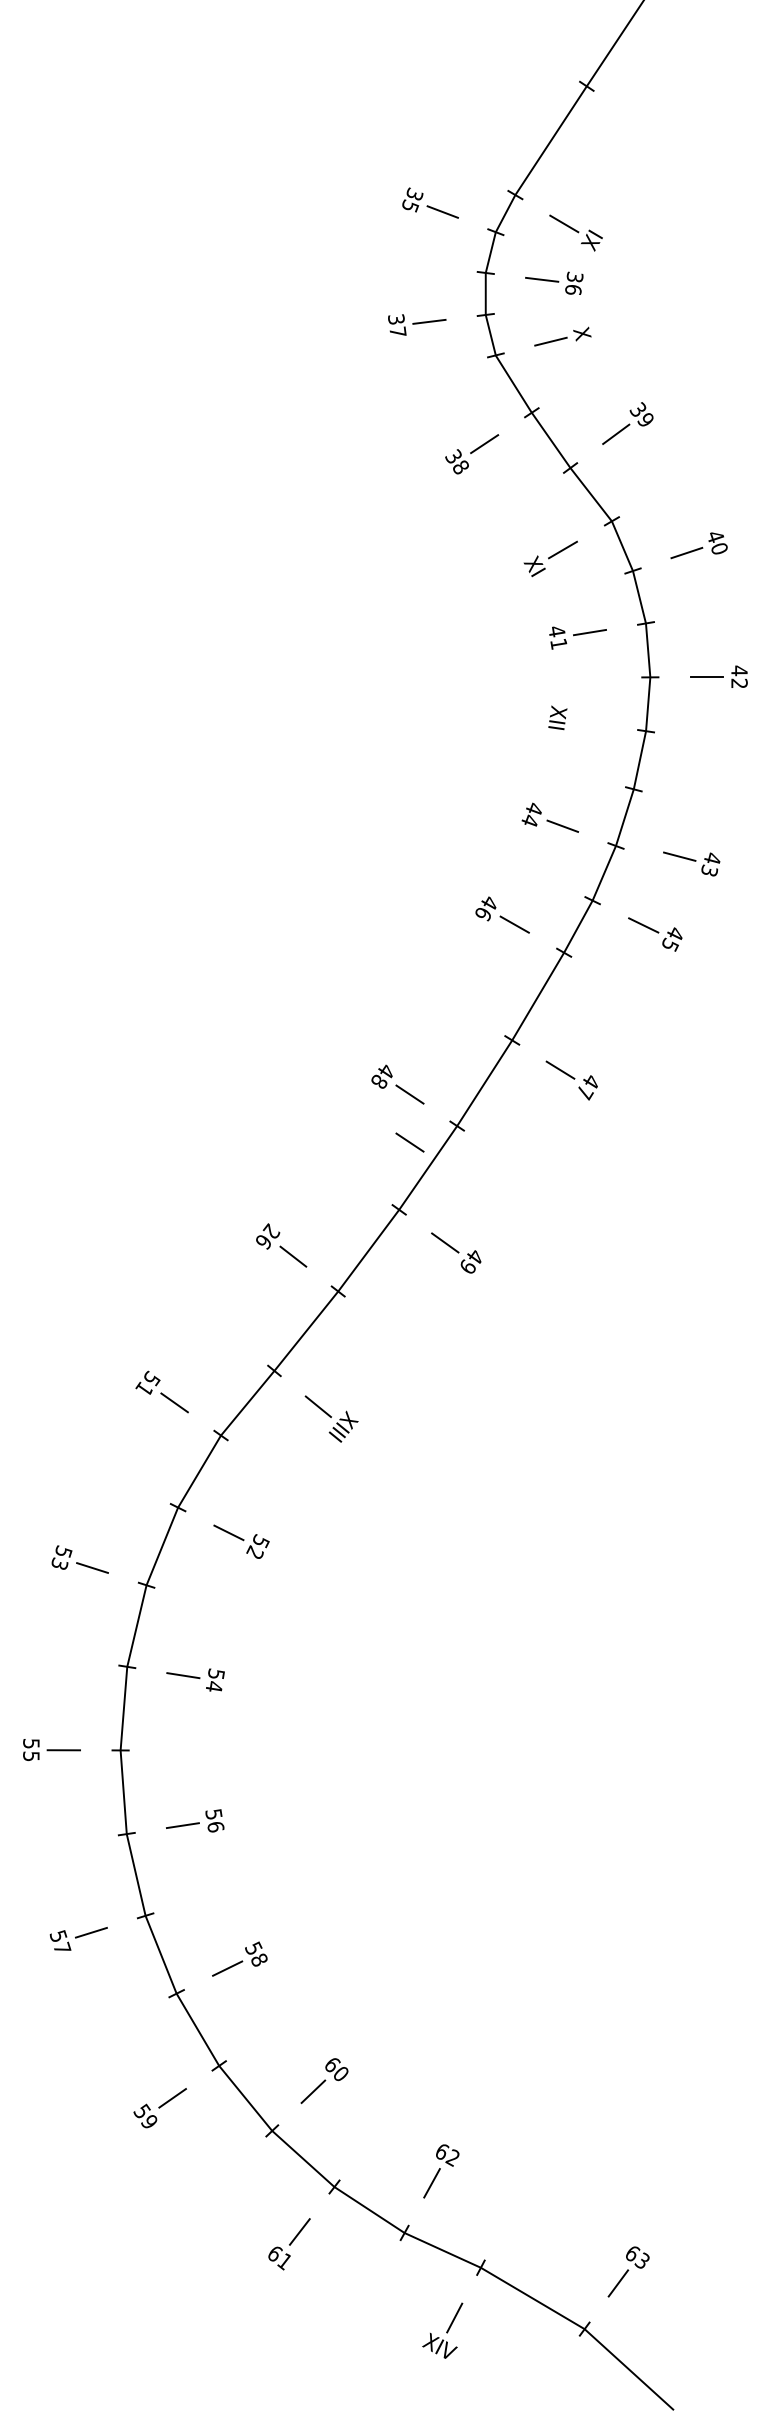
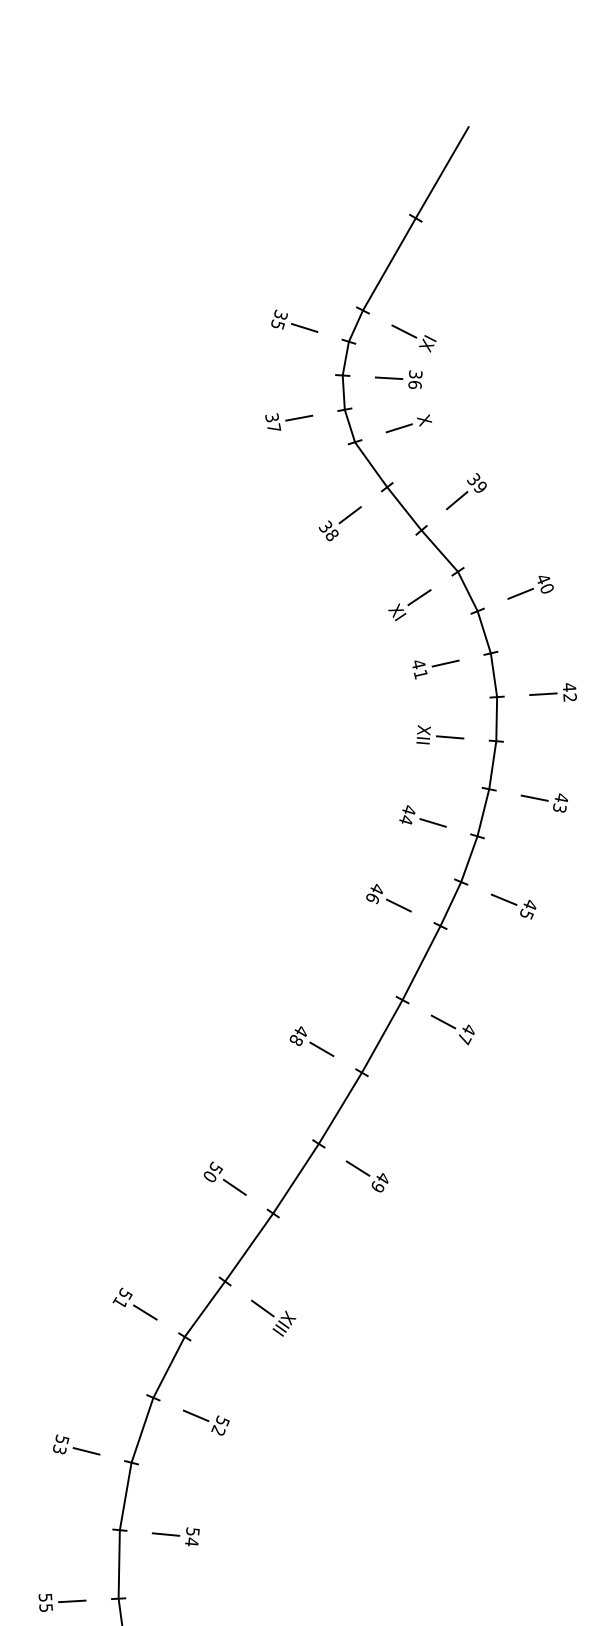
line: (589, 722) -> (449, 736), added
part: (691, 863) -> (544, 803), moved
line: (409, 1142) -> (323, 1088), removed
text: (268, 1236) -> (213, 1172), 26 -> 50

